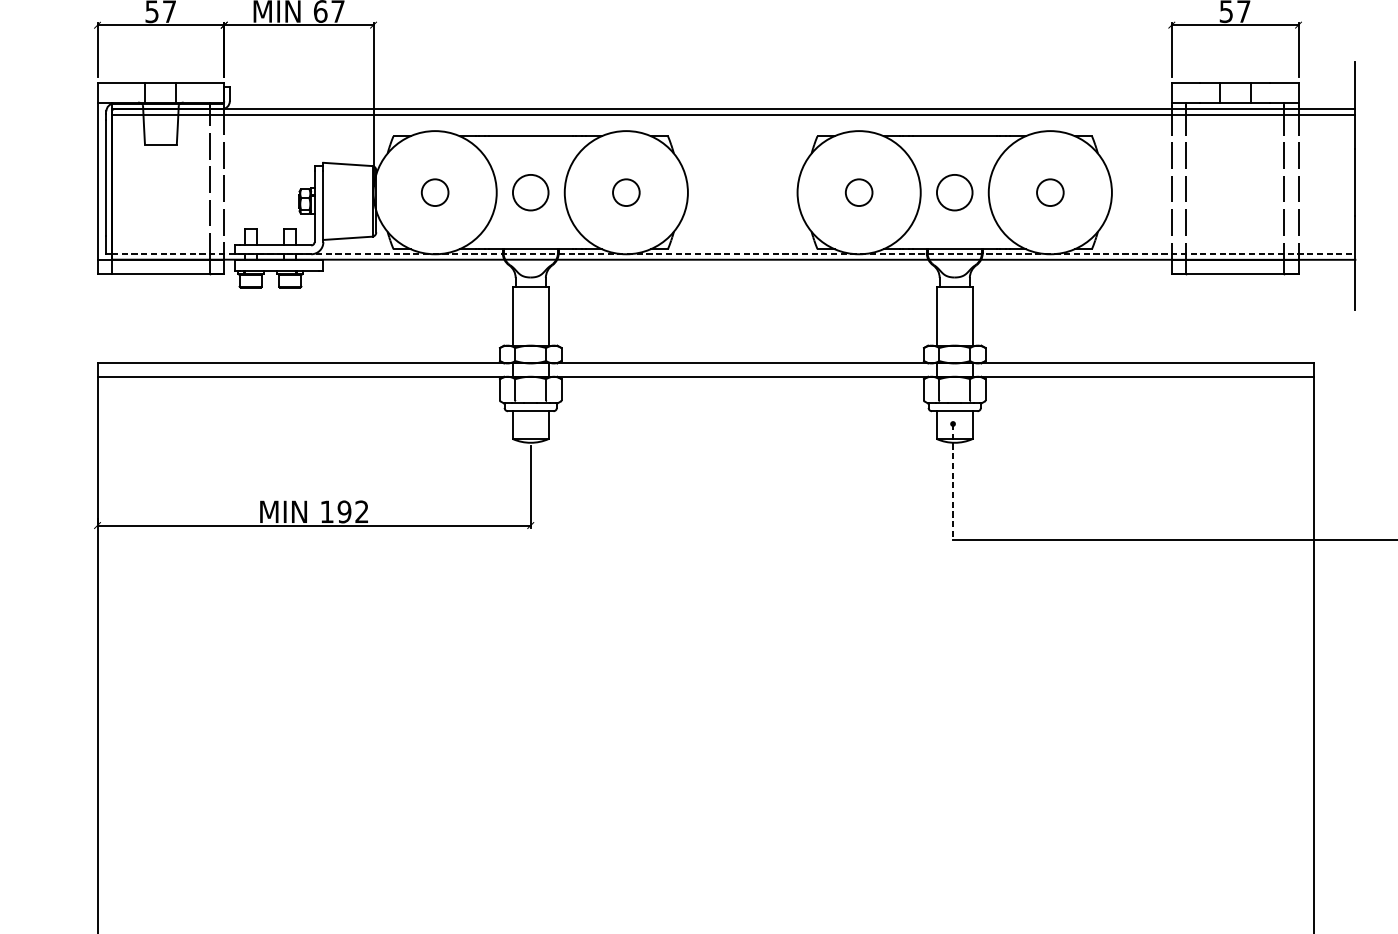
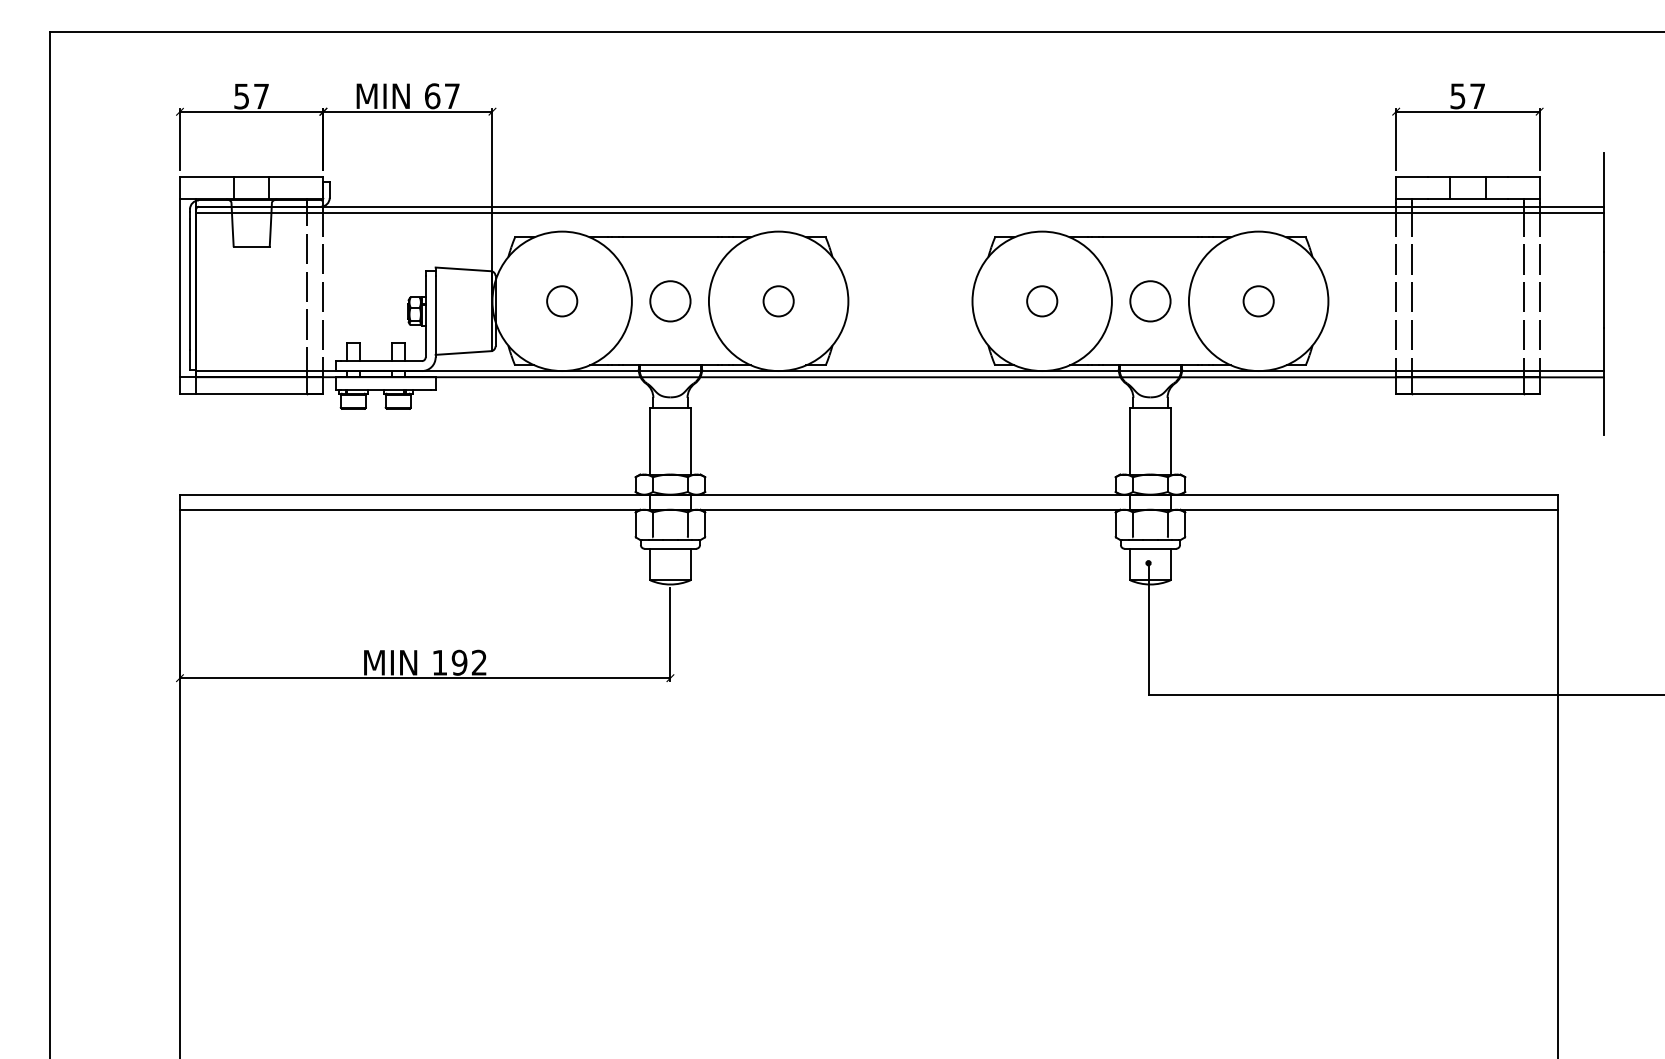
line: (733, 254) -> (900, 371), dashed -> solid
line: (953, 481) -> (1148, 628), dashed -> solid

